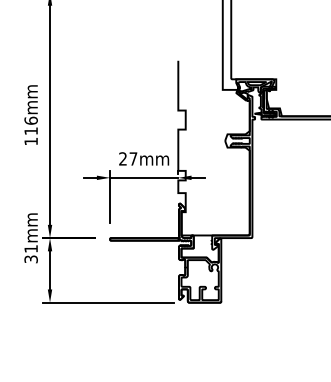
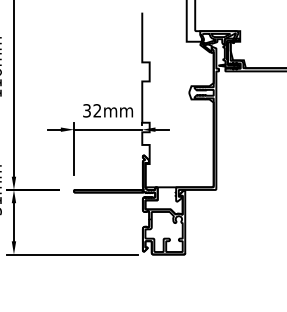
text: (128, 158) -> (92, 110), 27mm -> 32mm

